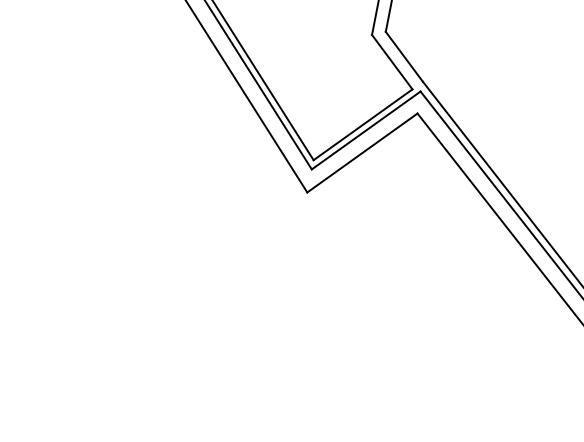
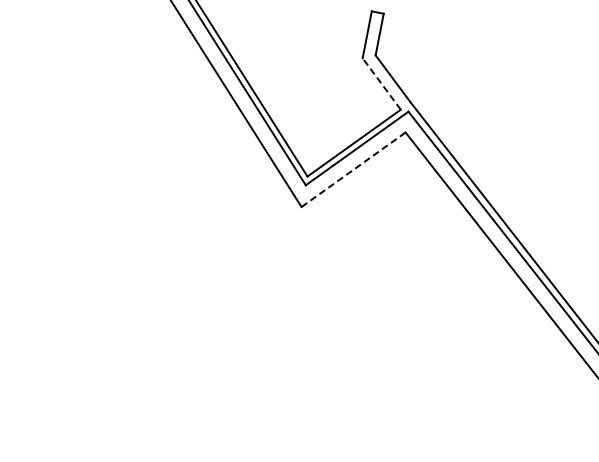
line: (391, 61) -> (381, 83), solid -> dashed
line: (362, 152) -> (353, 169), solid -> dashed

